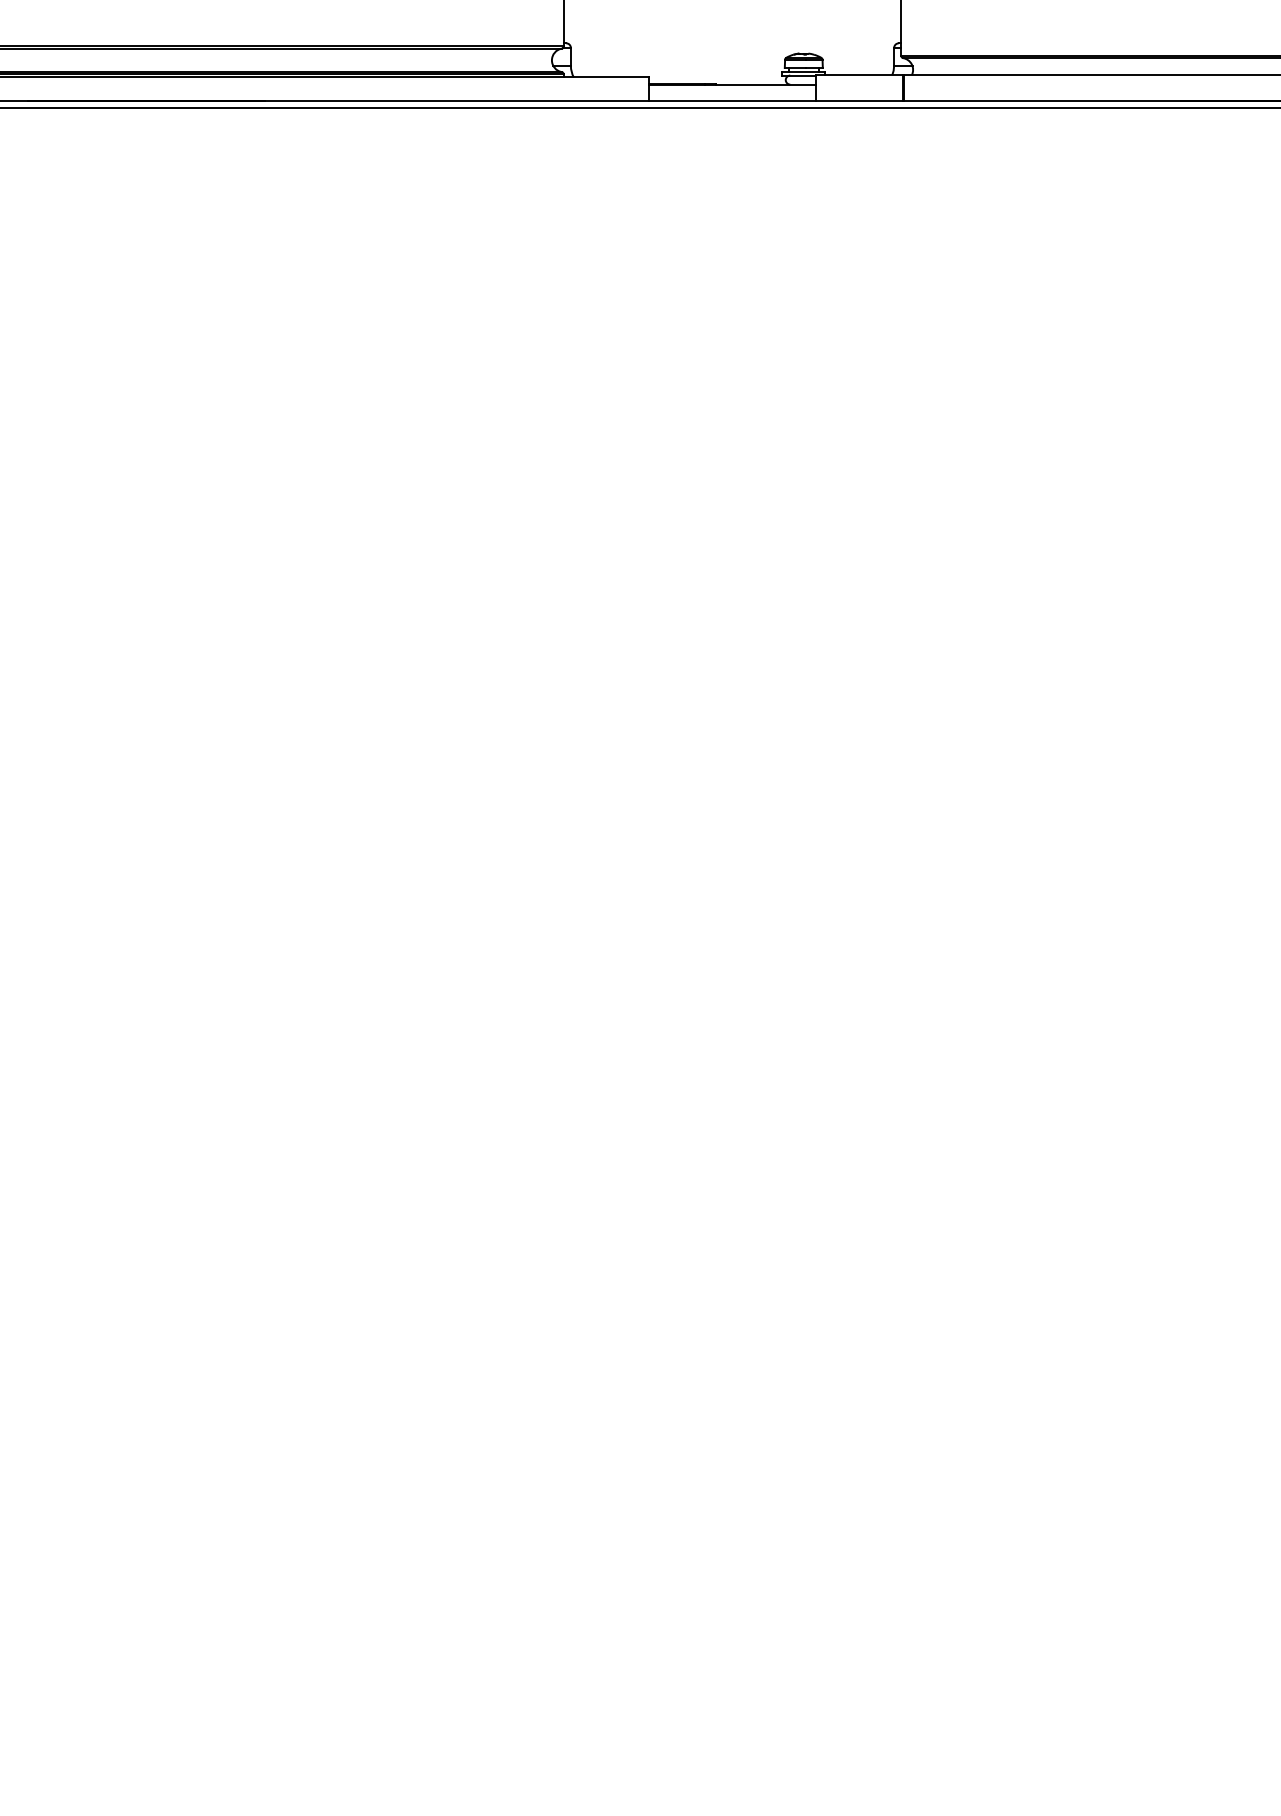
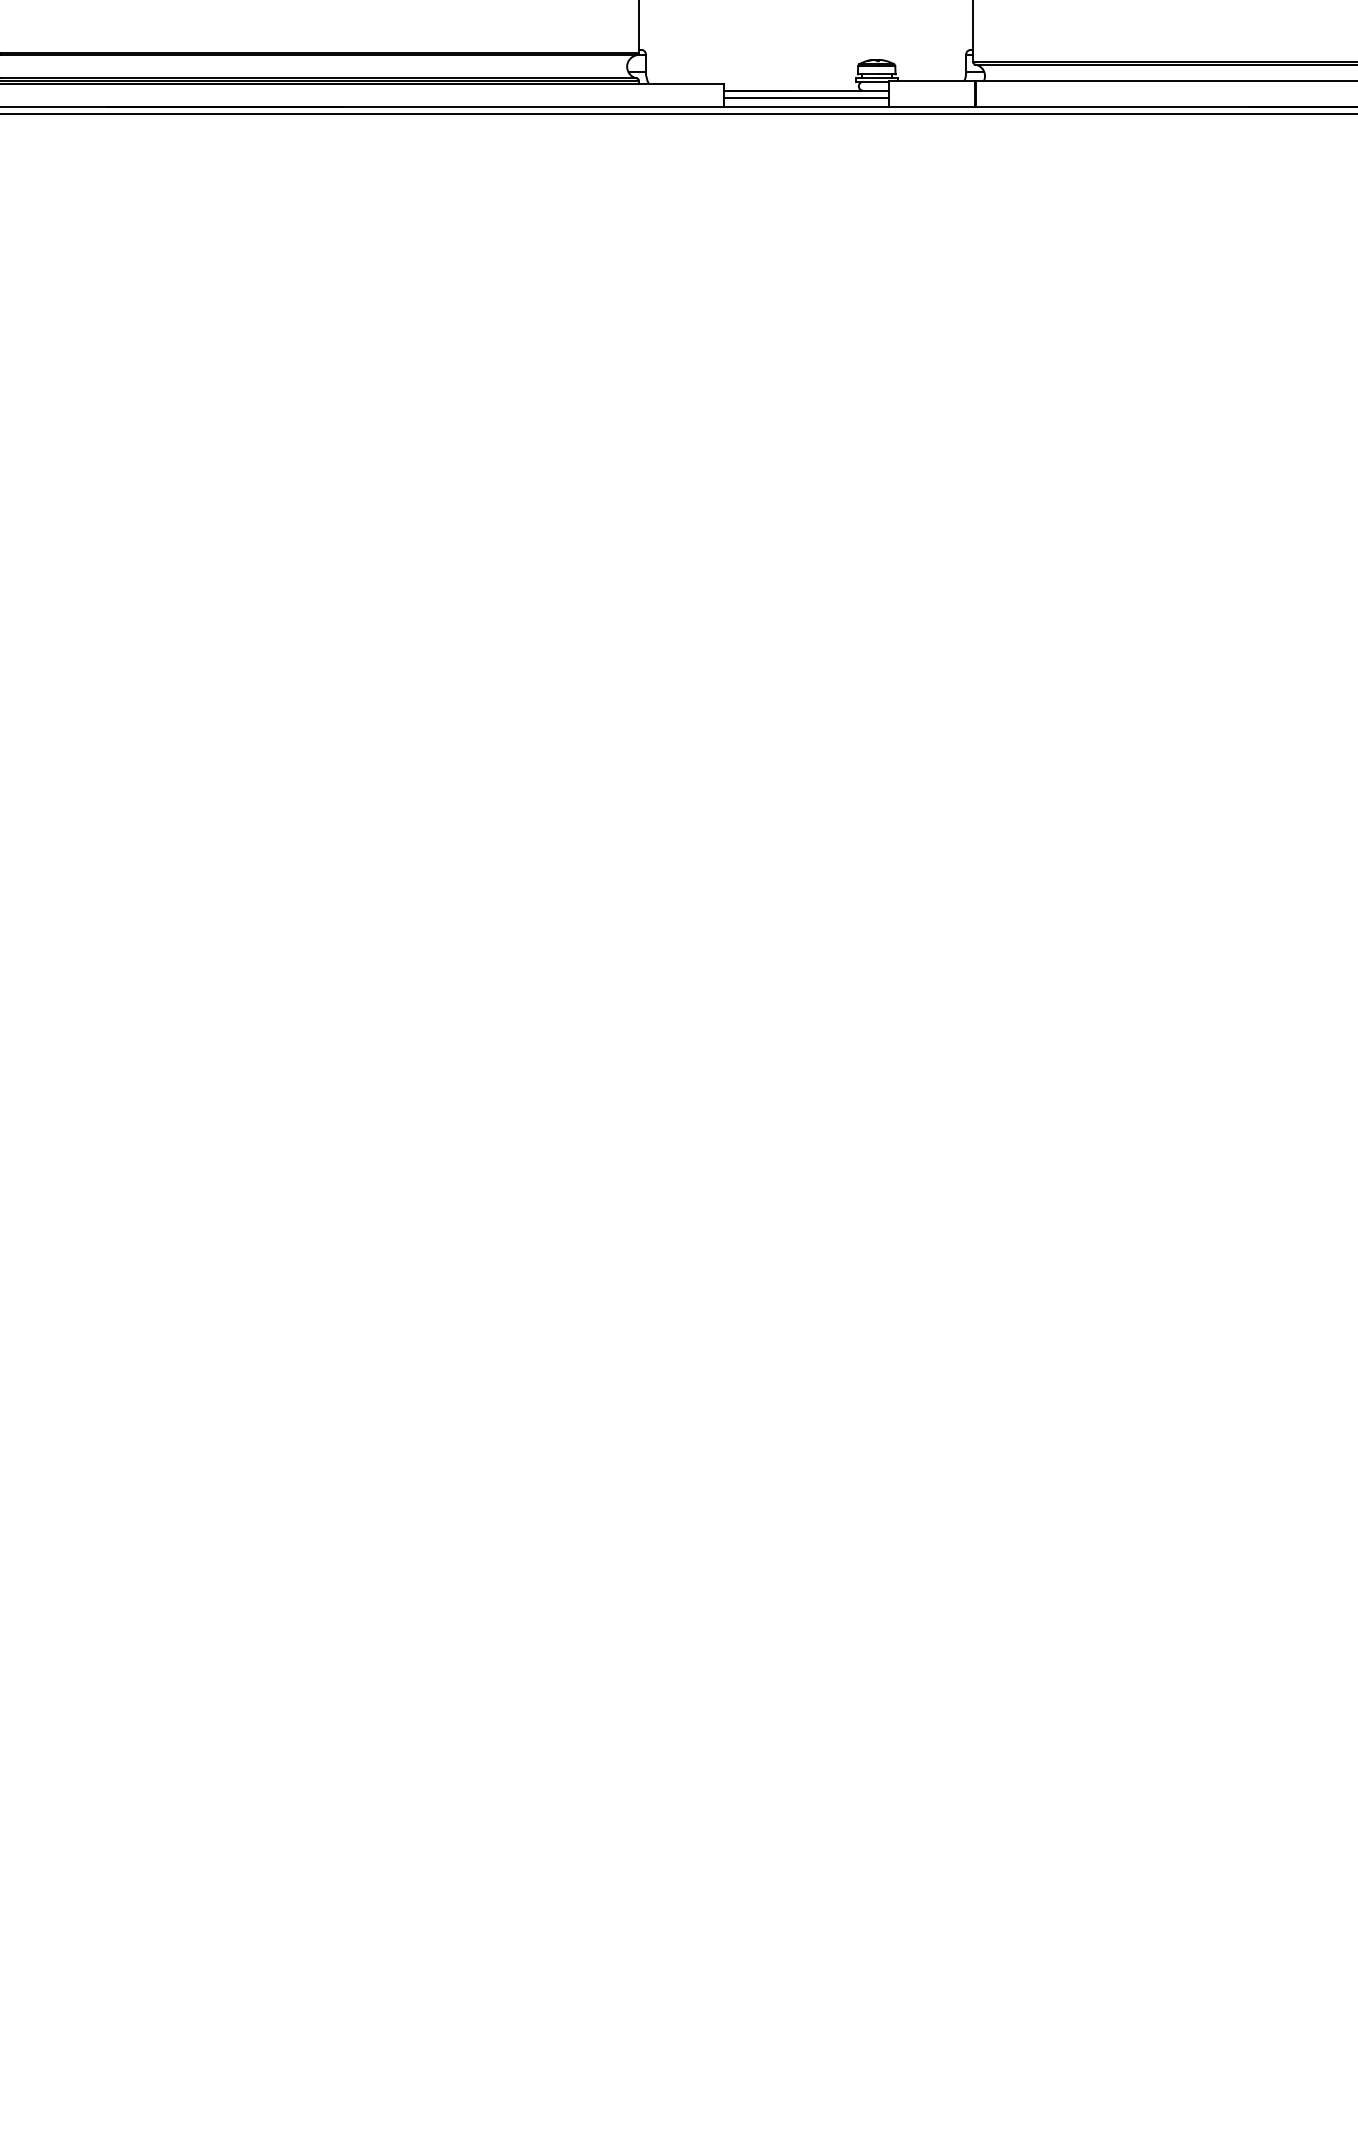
line: (731, 91) -> (805, 97), added

